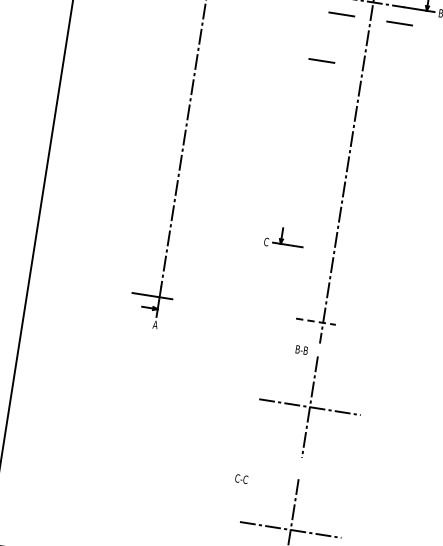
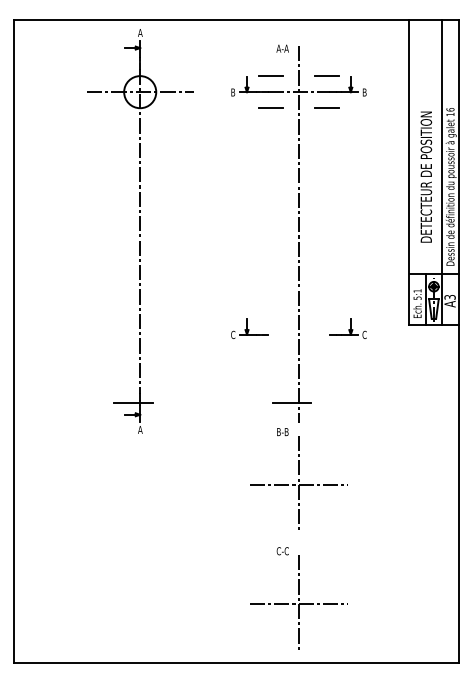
line: (321, 60) -> (258, 154), removed
part: (385, 253) -> (347, 328), added
line: (316, 322) -> (292, 403), dashed -> solid
text: (241, 479) -> (282, 551), moved

